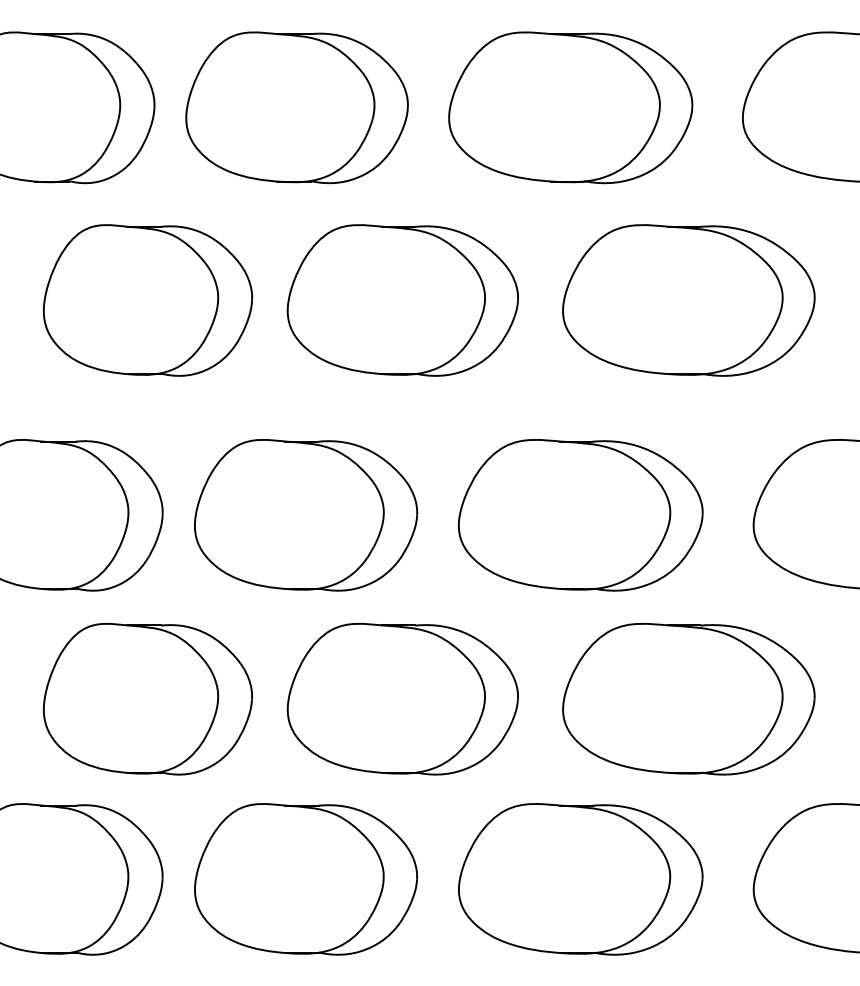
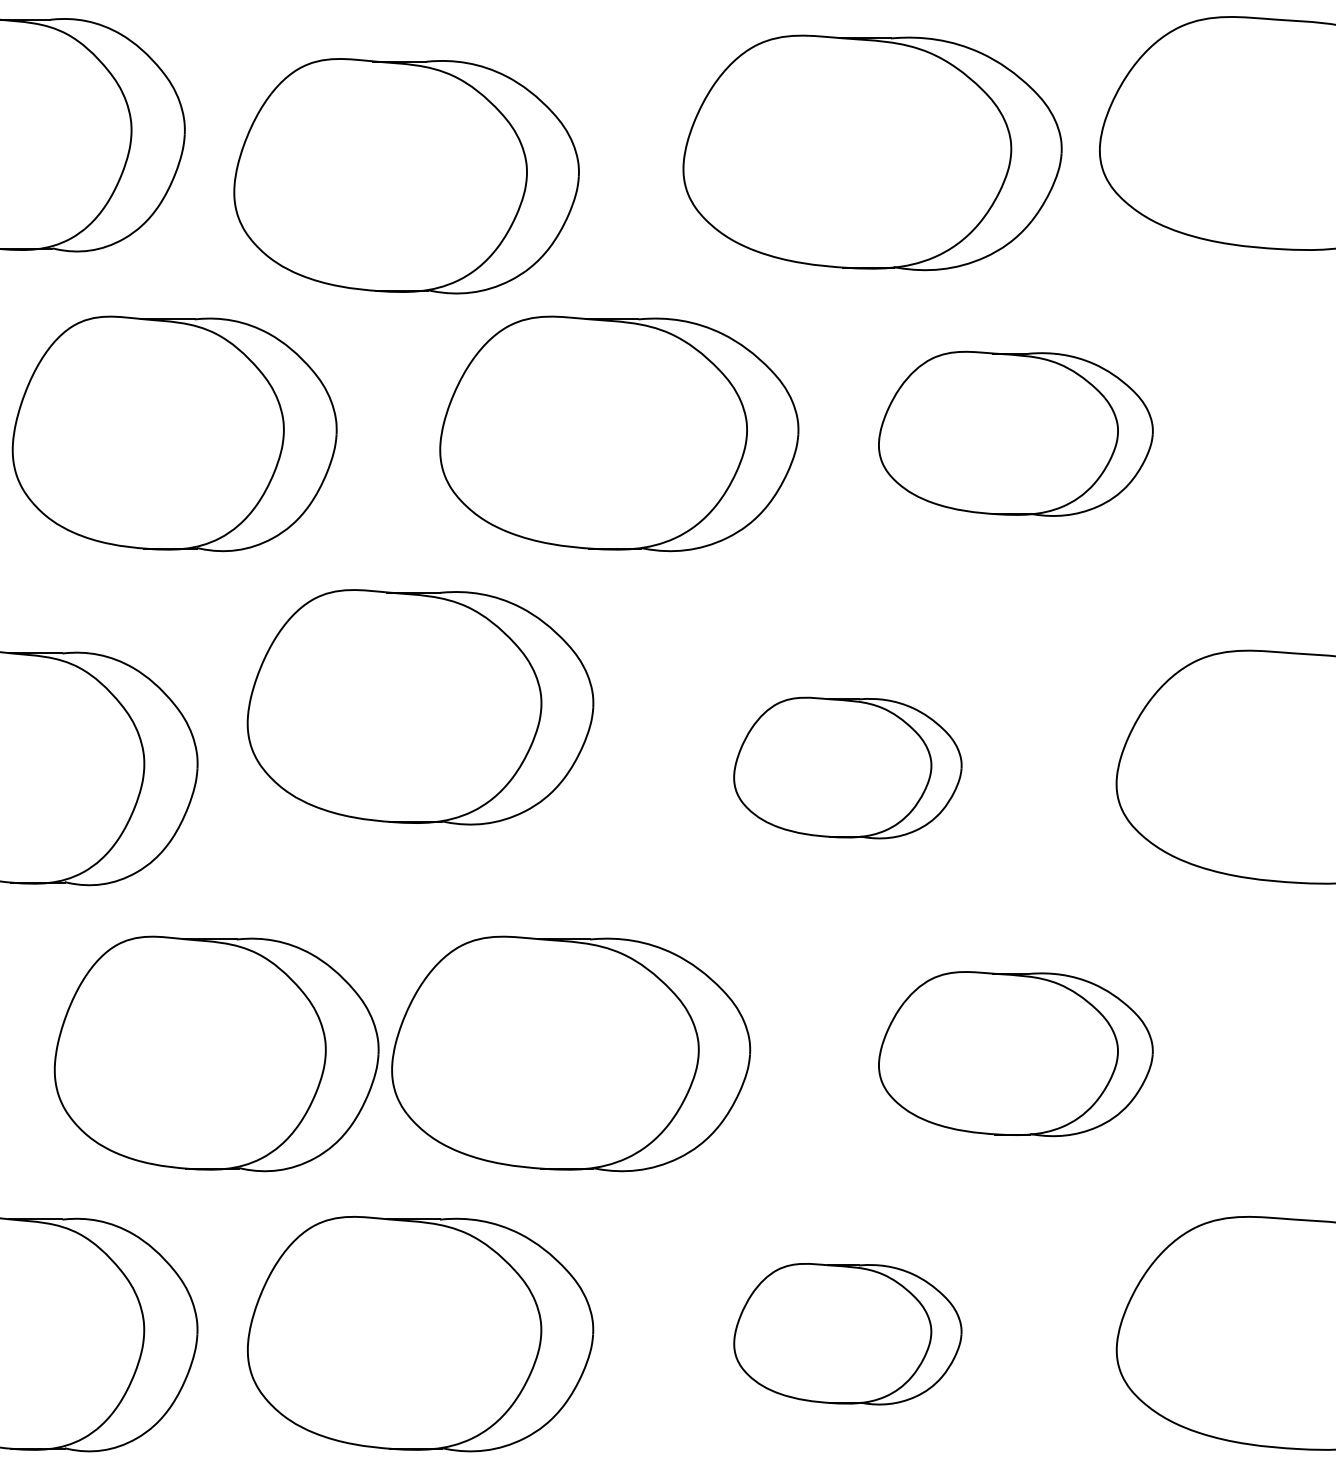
part: (296, 107) -> (405, 175), moved
part: (570, 107) -> (872, 152), moved
part: (402, 300) -> (618, 433), moved
part: (688, 300) -> (1015, 433), size x0.7
part: (306, 515) -> (421, 707), moved
part: (580, 515) -> (847, 768), size x0.6
part: (147, 699) -> (215, 1054), moved
part: (688, 699) -> (1015, 1054), size x0.7
part: (580, 879) -> (847, 1334), size x0.6

